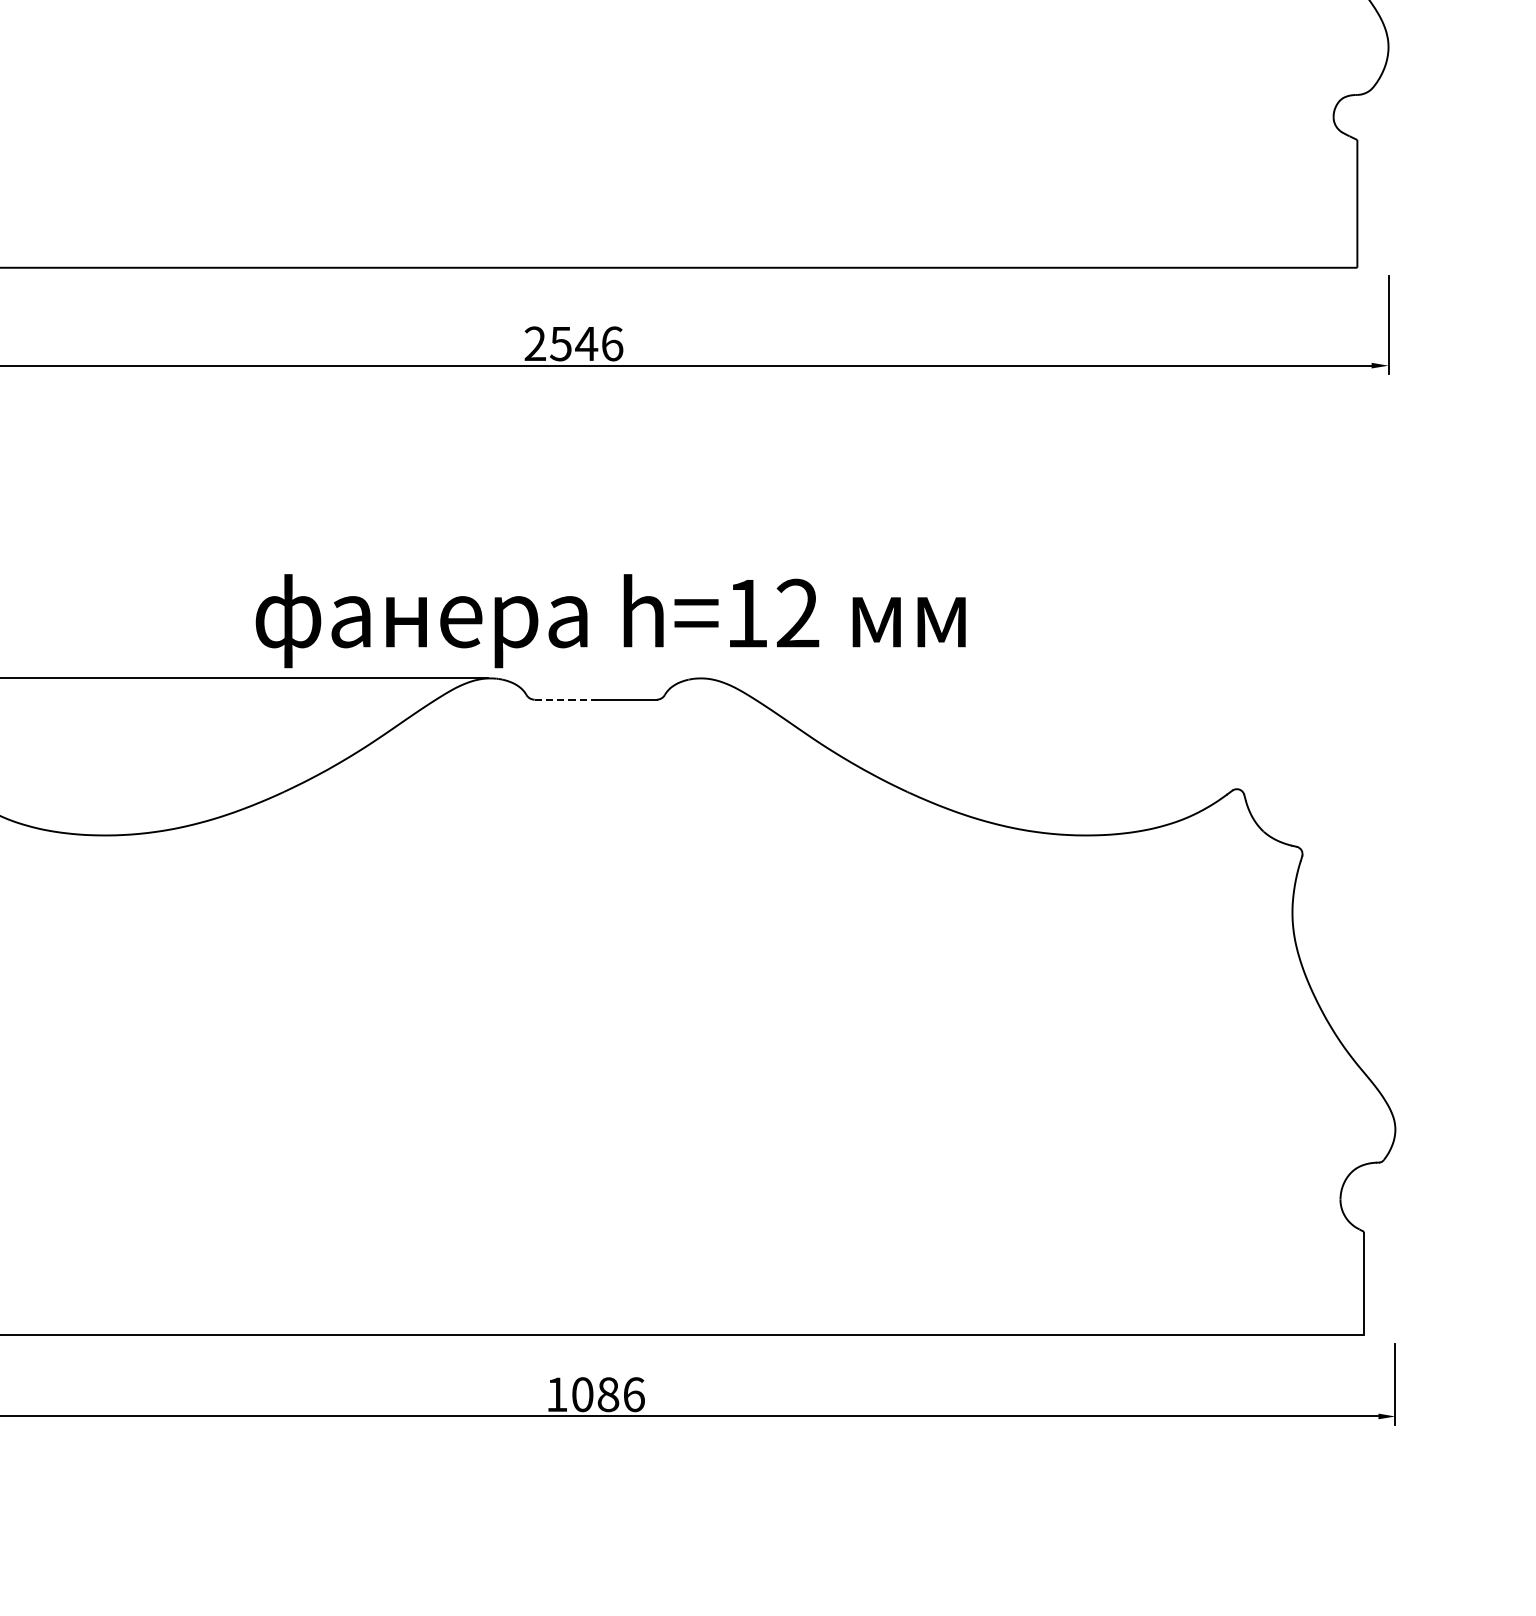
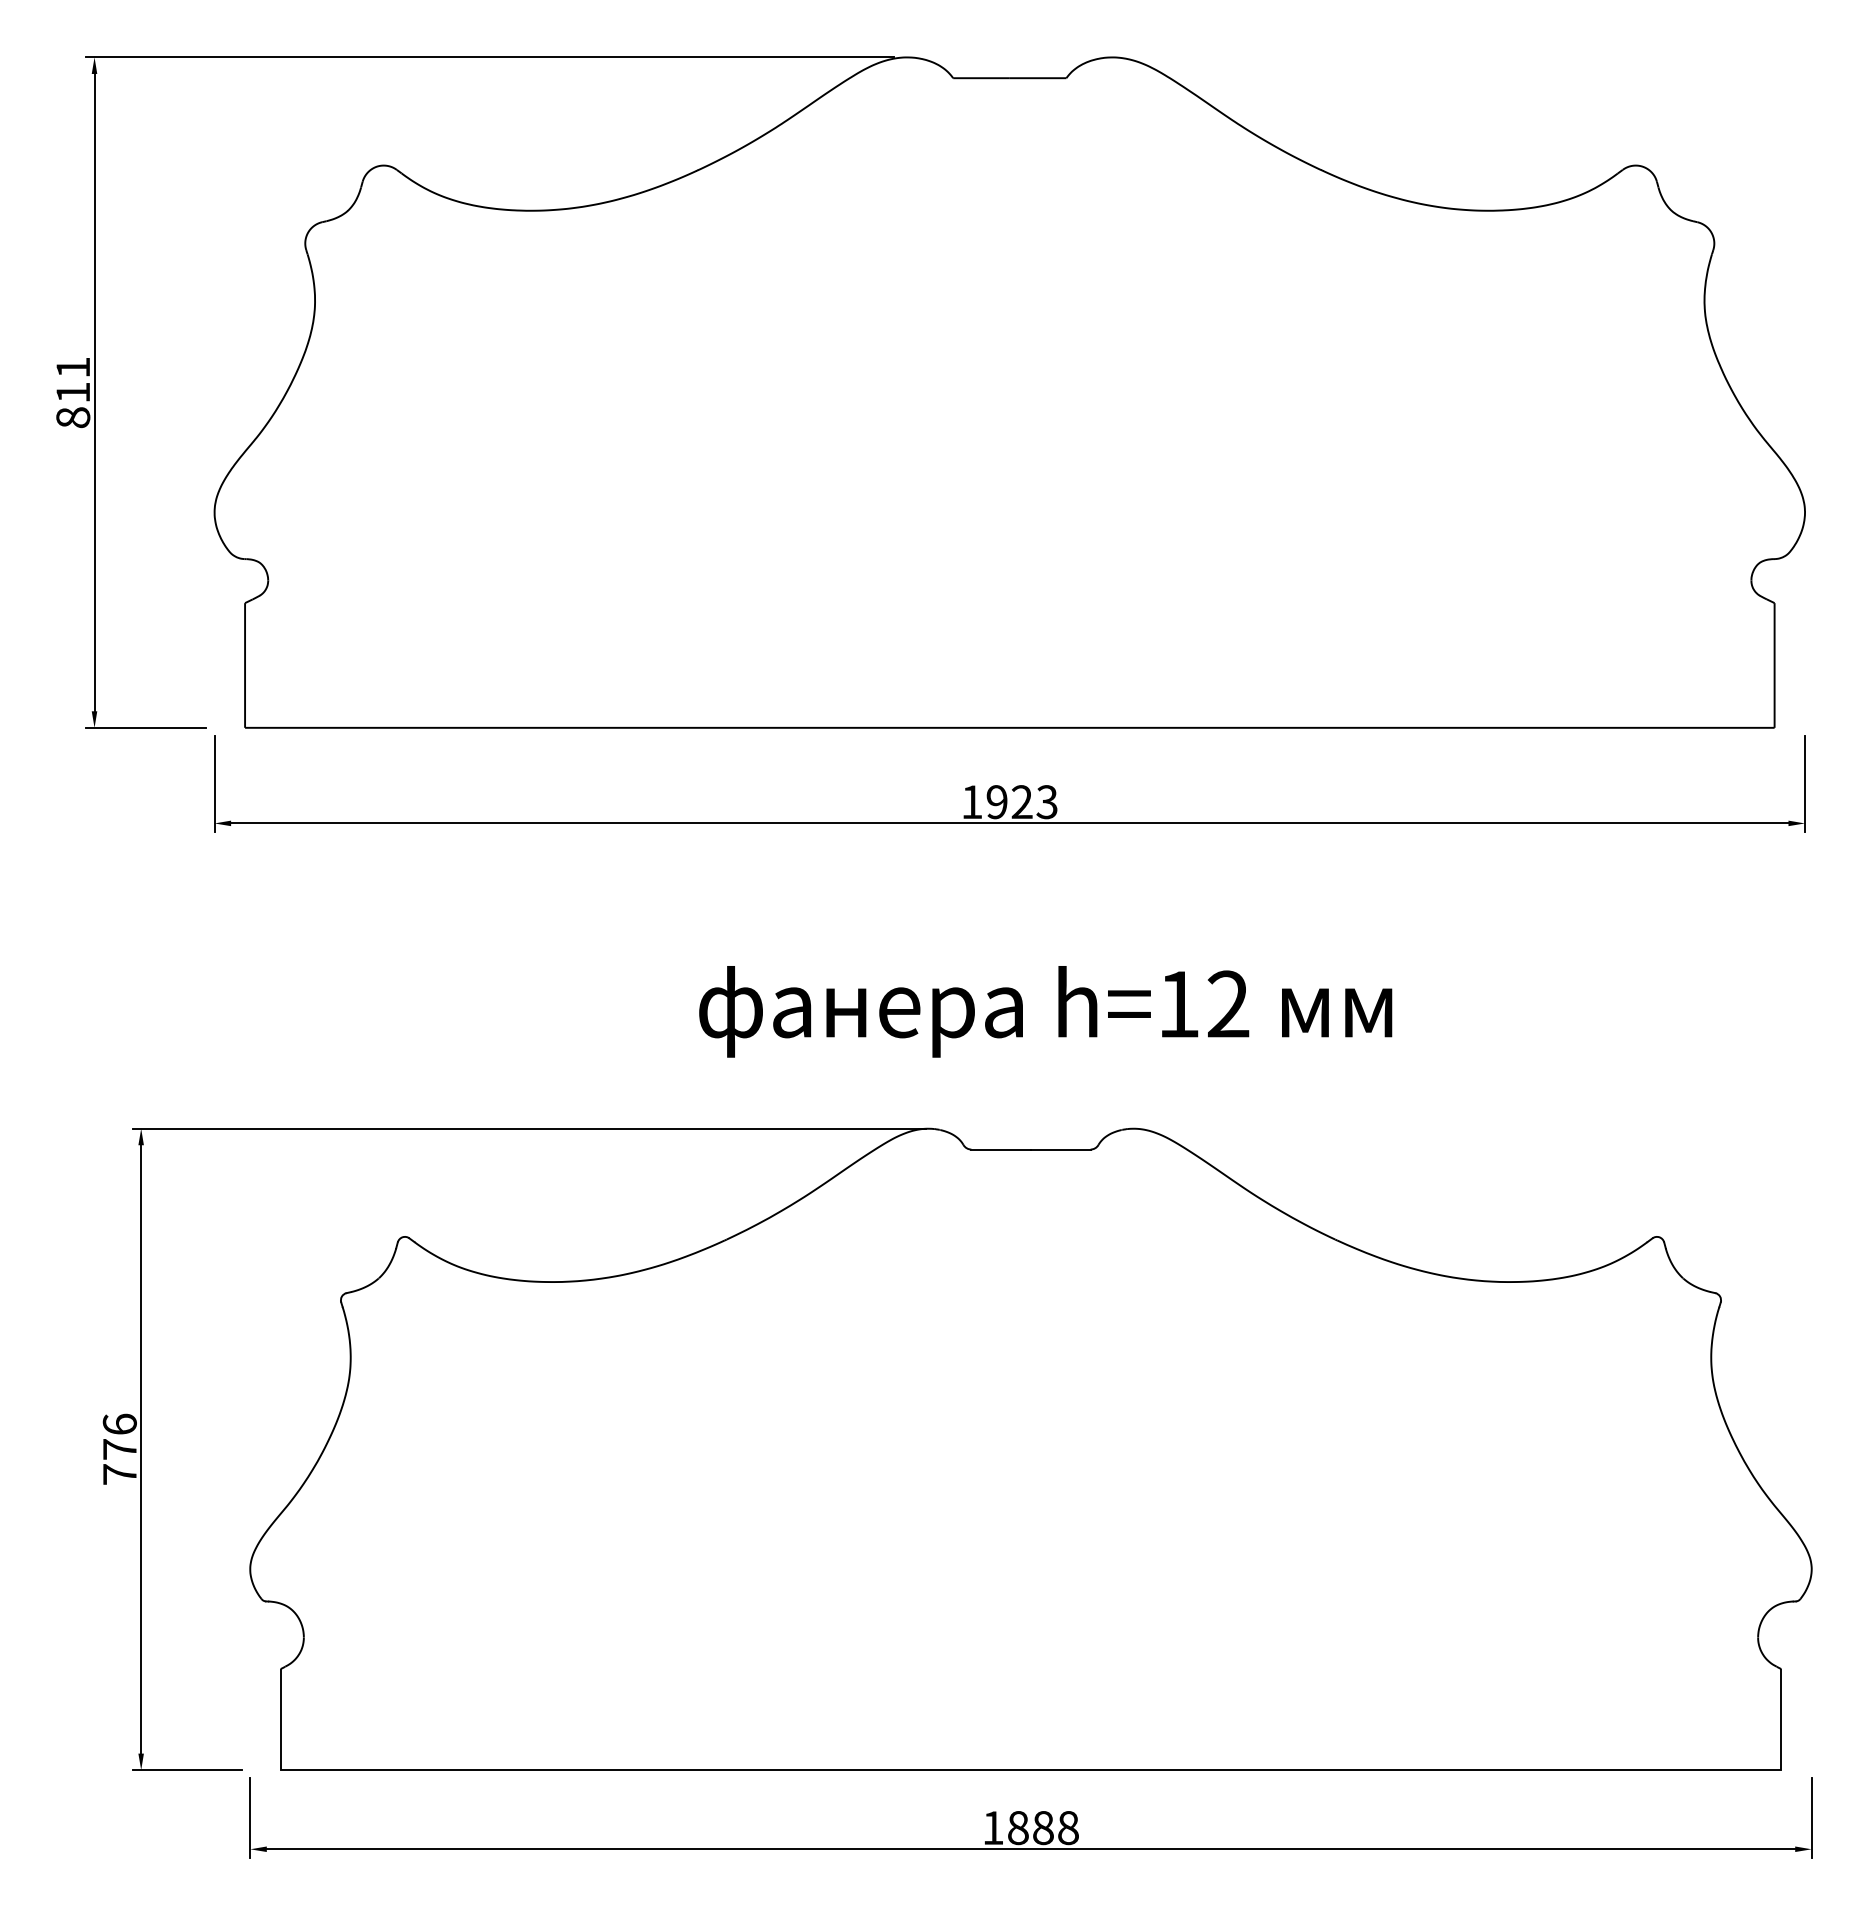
text: (573, 344) -> (1009, 802), 2546 -> 1923
text: (610, 620) -> (1045, 1011), moved
line: (565, 699) -> (1001, 1149), dashed -> solid
text: (608, 1395) -> (1043, 1828), 1086 -> 1888

